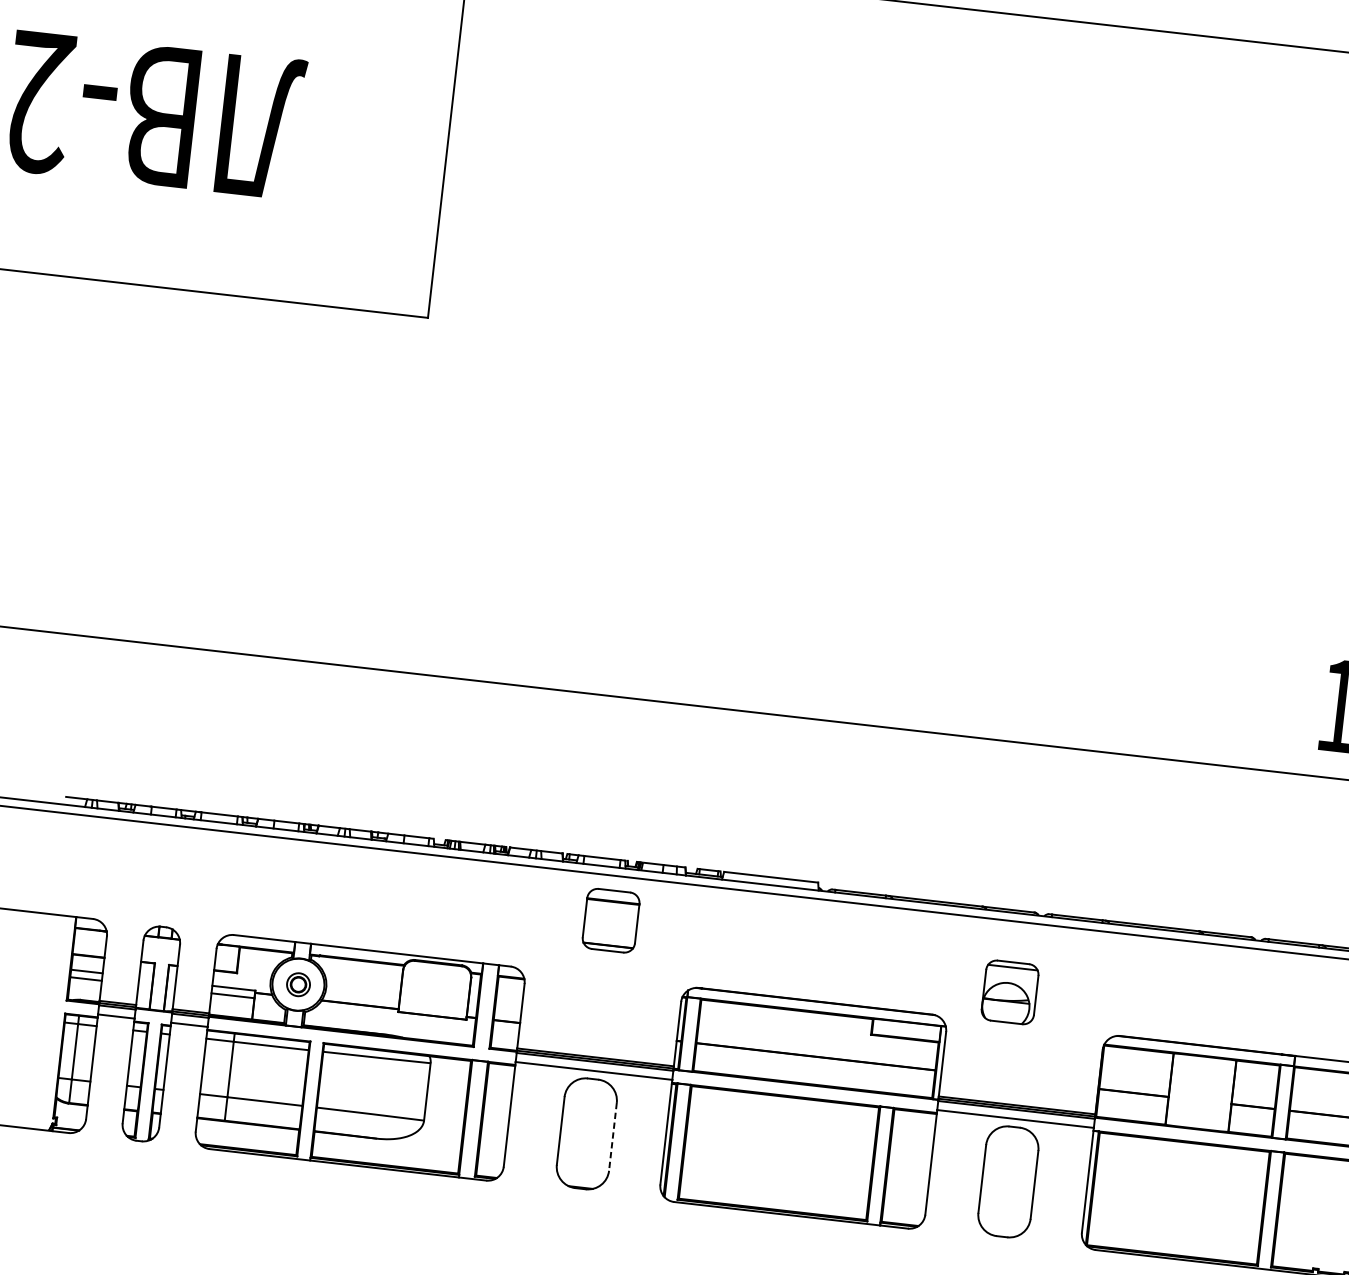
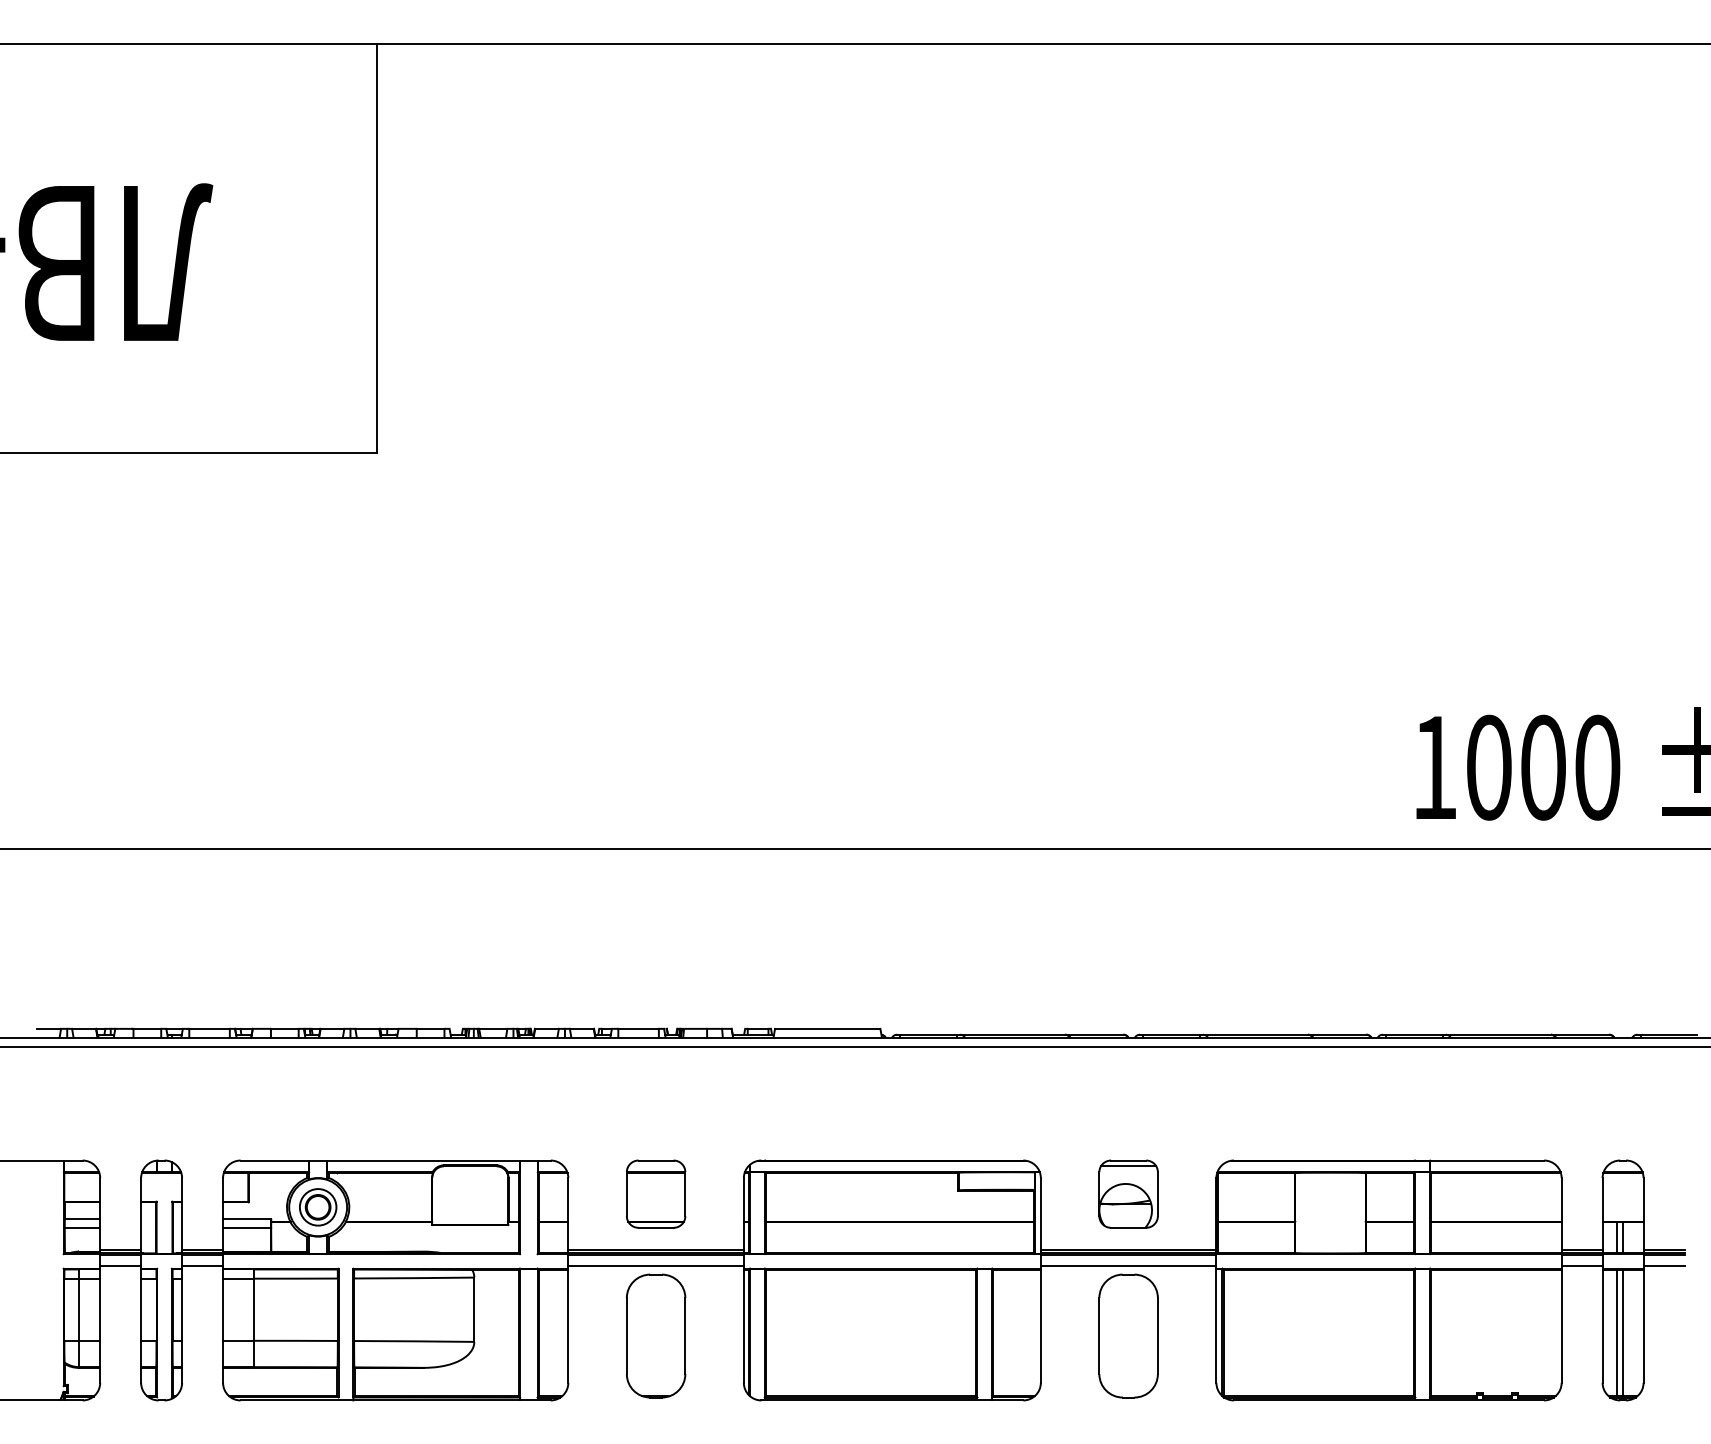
part: (611, 920) -> (656, 1193), moved
part: (298, 984) -> (318, 1207), size x1.43
part: (1010, 991) -> (1128, 1193), moved
line: (613, 1137) -> (685, 1336), dashed -> solid

